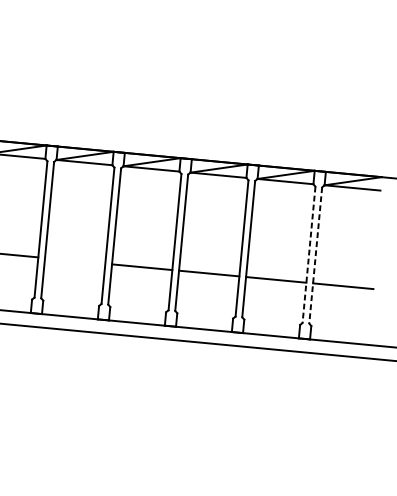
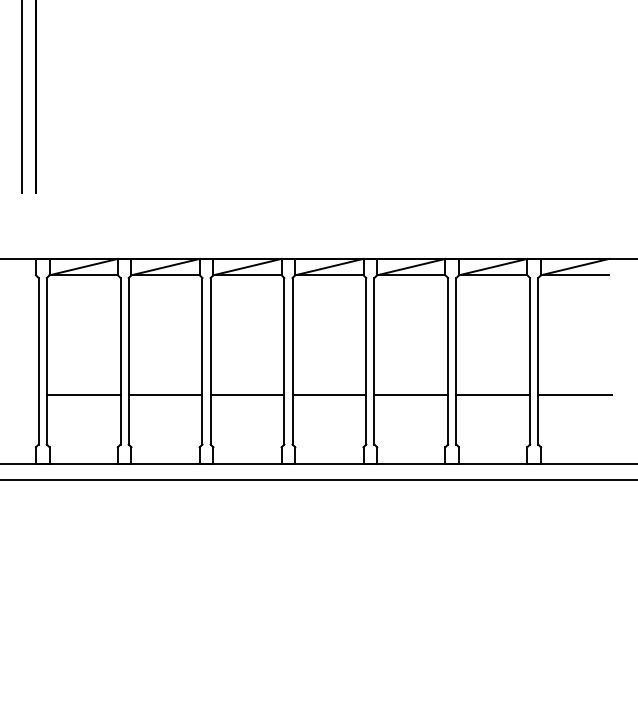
line: (309, 255) -> (530, 361), dashed -> solid
line: (315, 255) -> (538, 361), dashed -> solid
line: (75, 260) -> (247, 395), added

